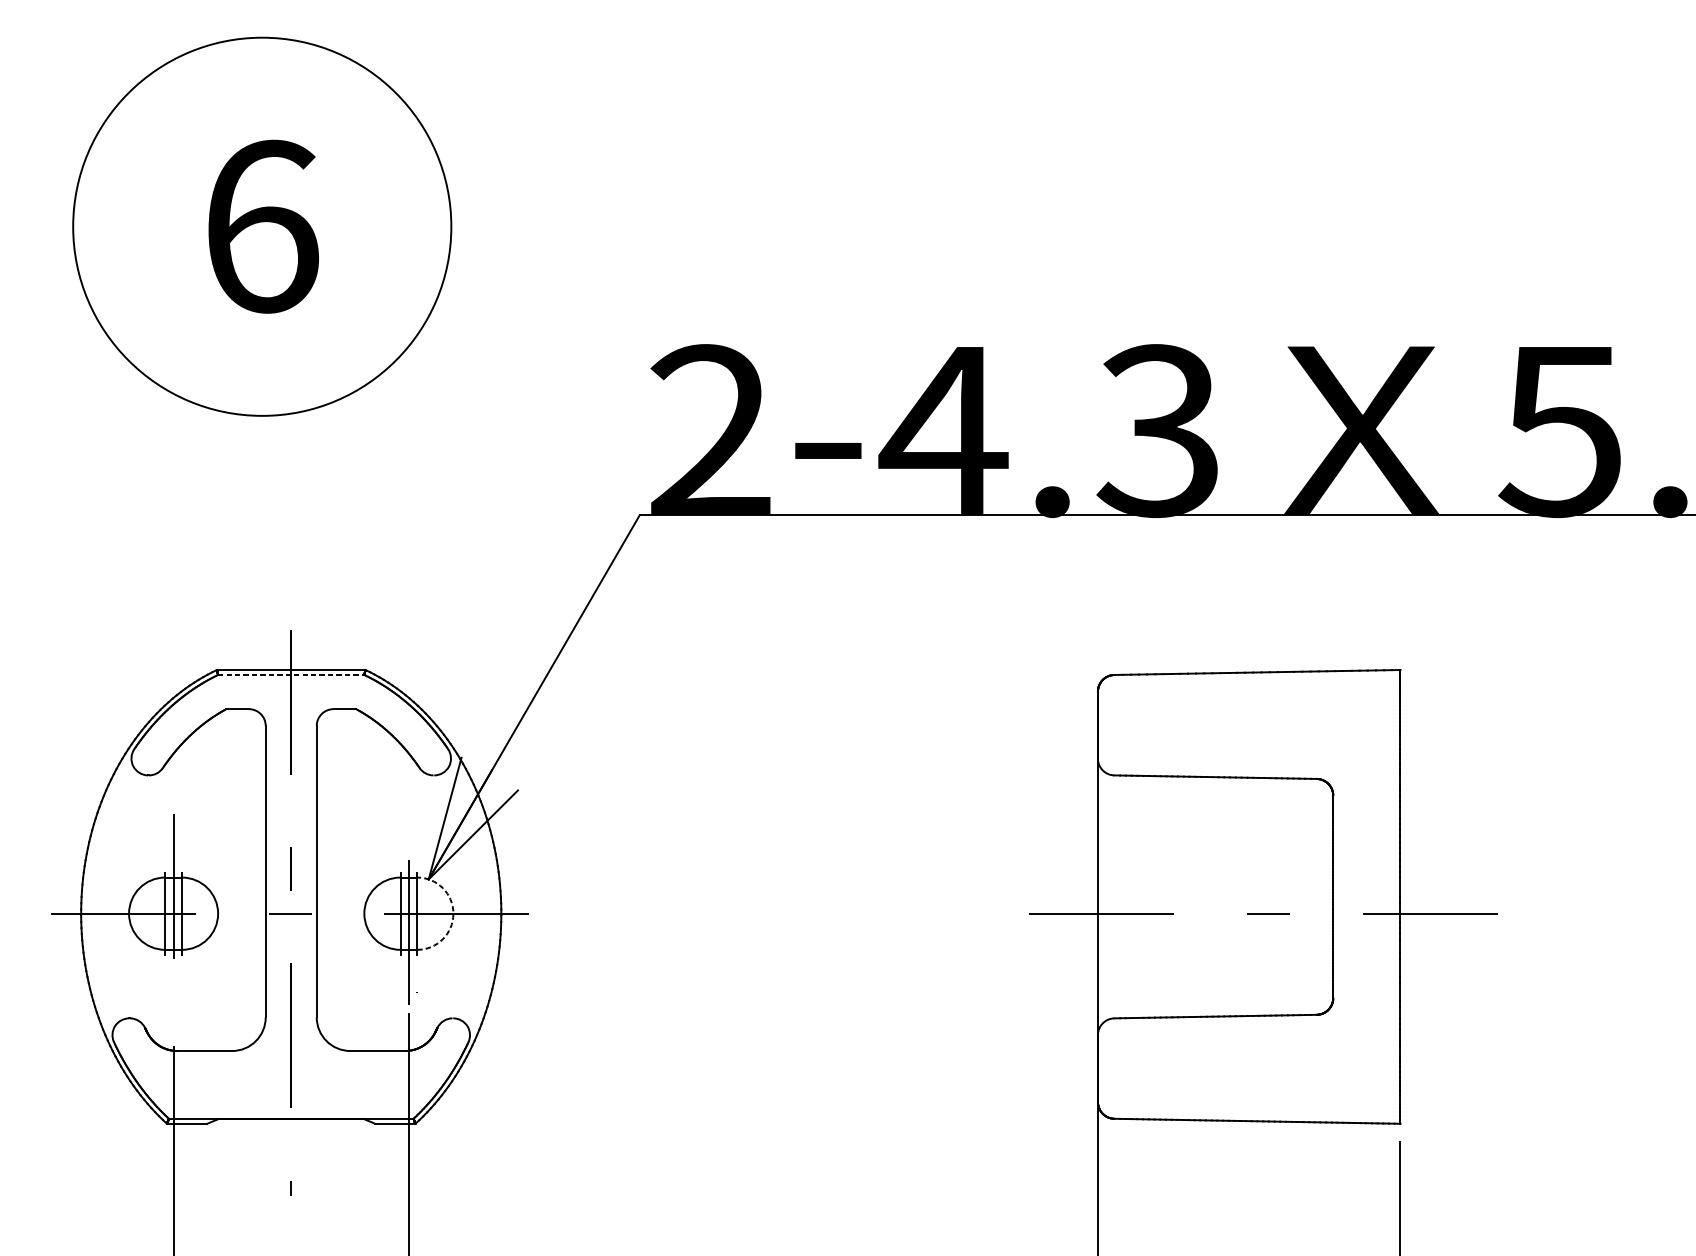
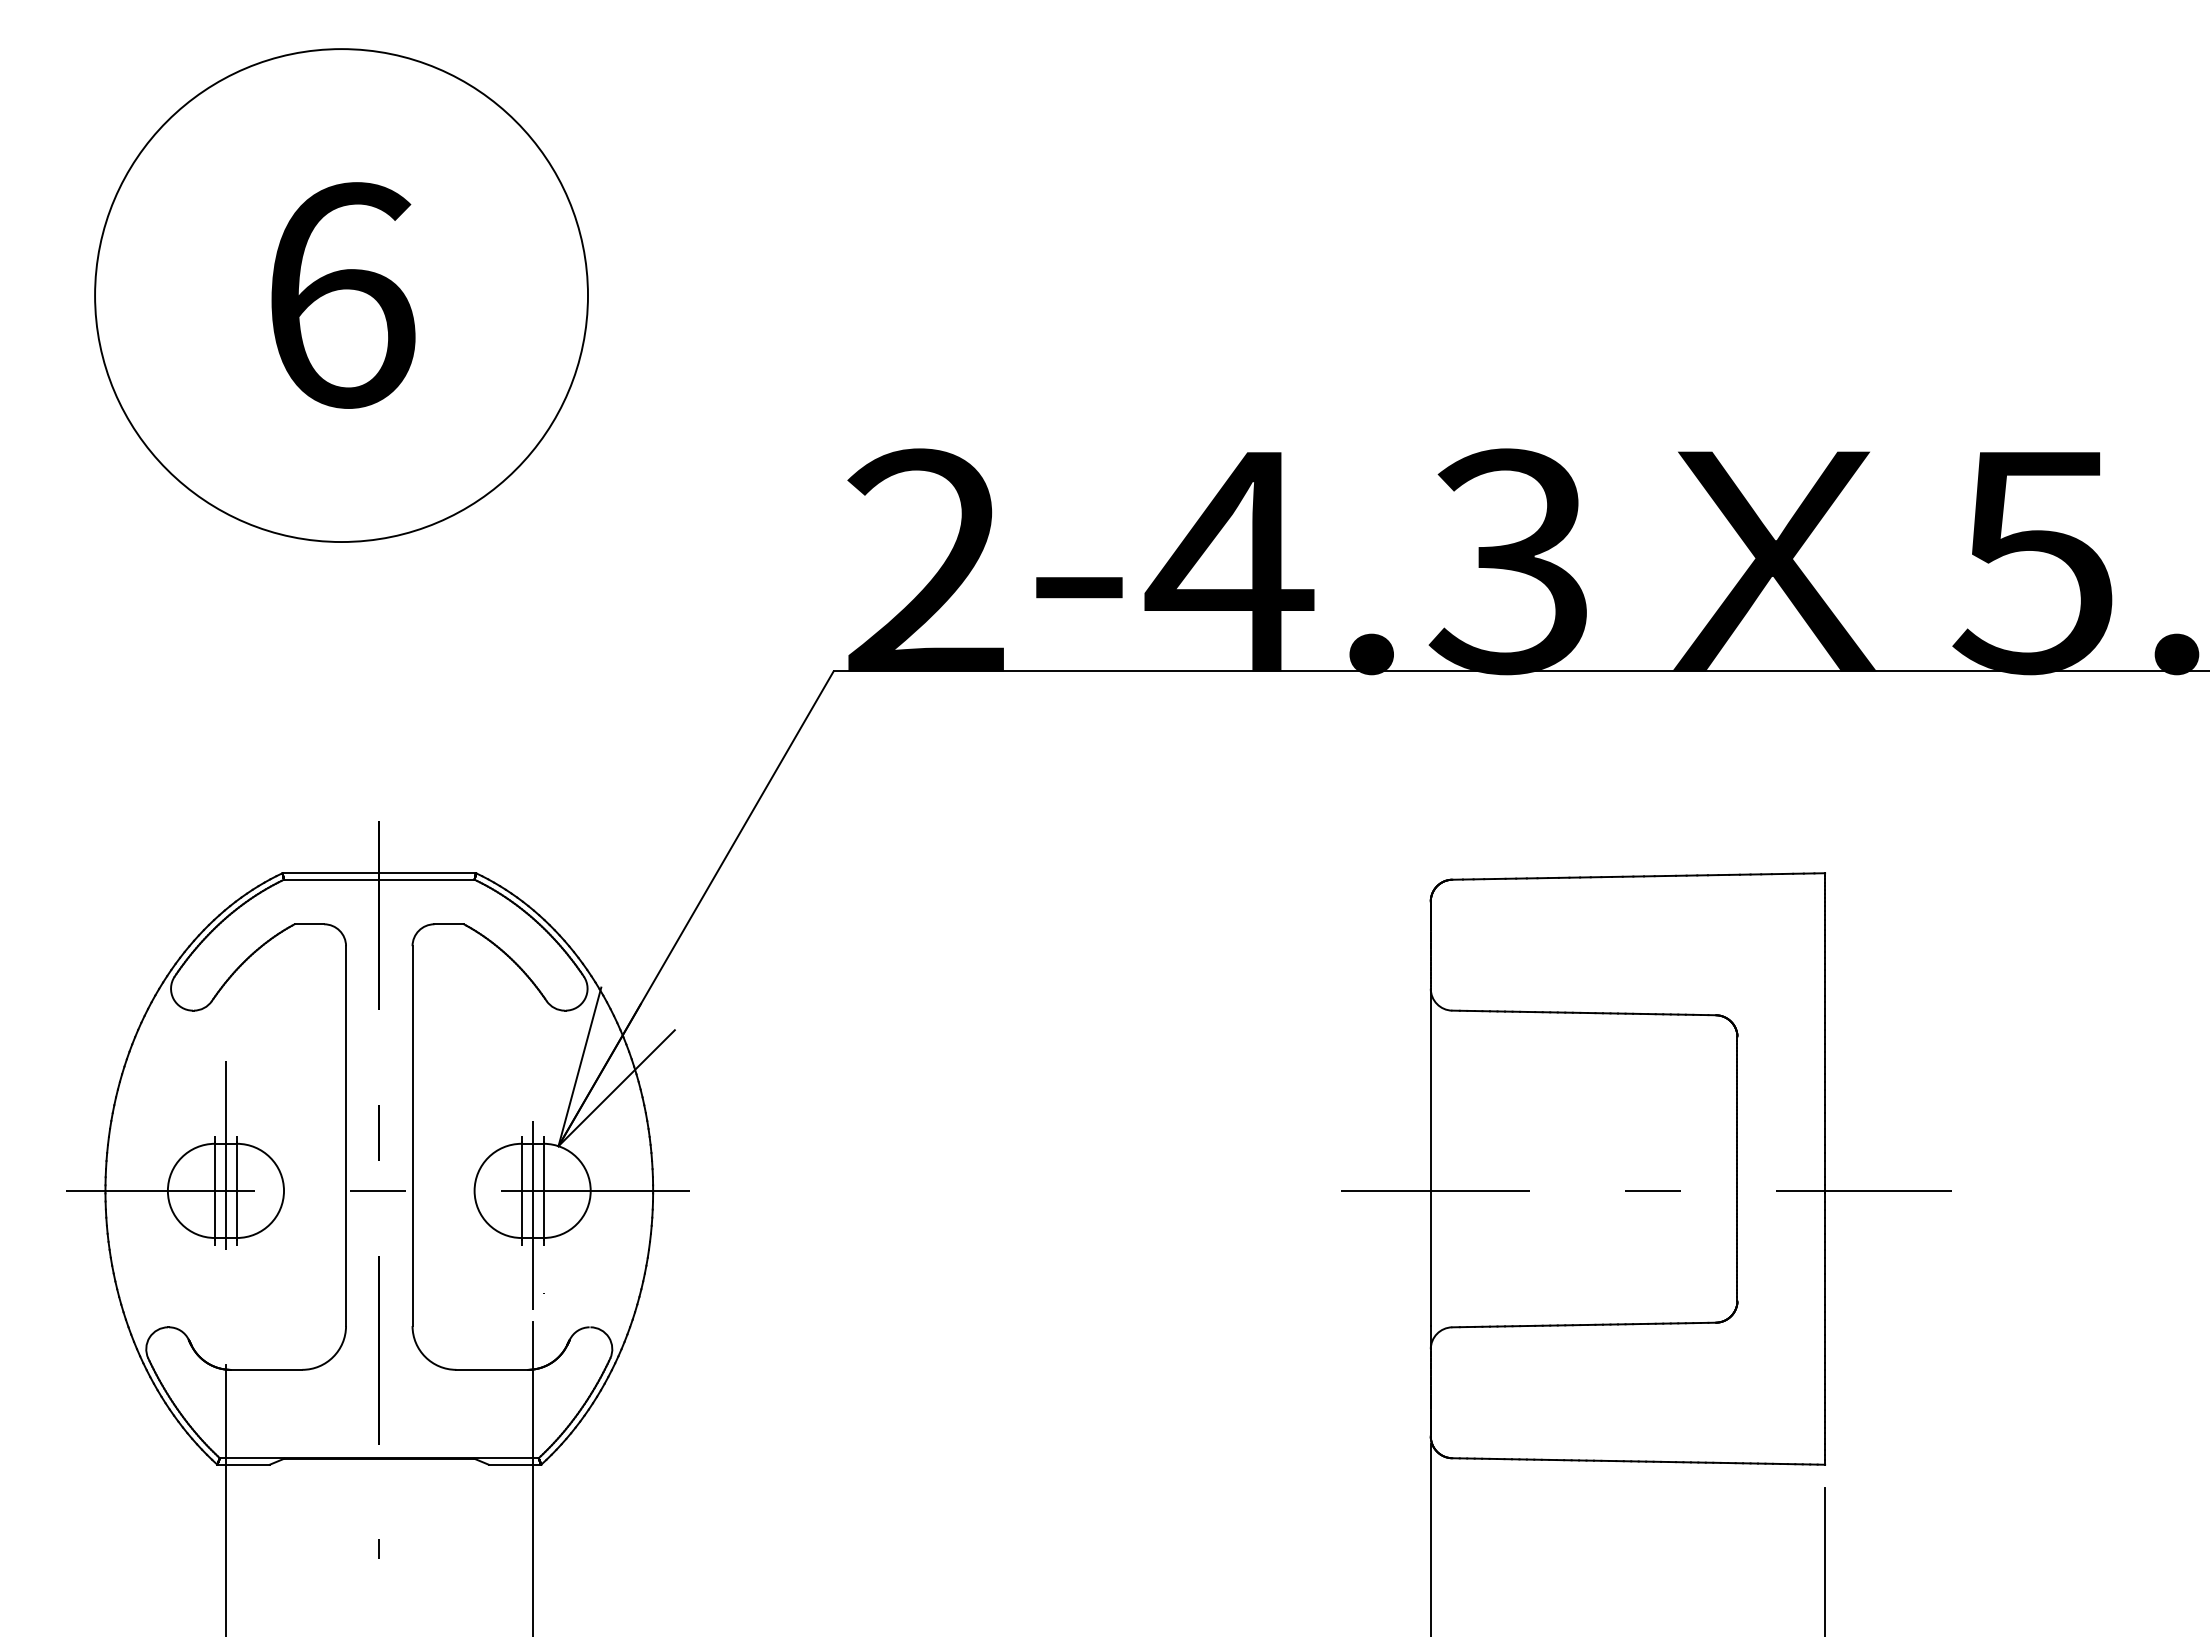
line: (291, 674) -> (379, 879), dashed -> solid
arc: (453, 913) -> (590, 1190), dashed -> solid

